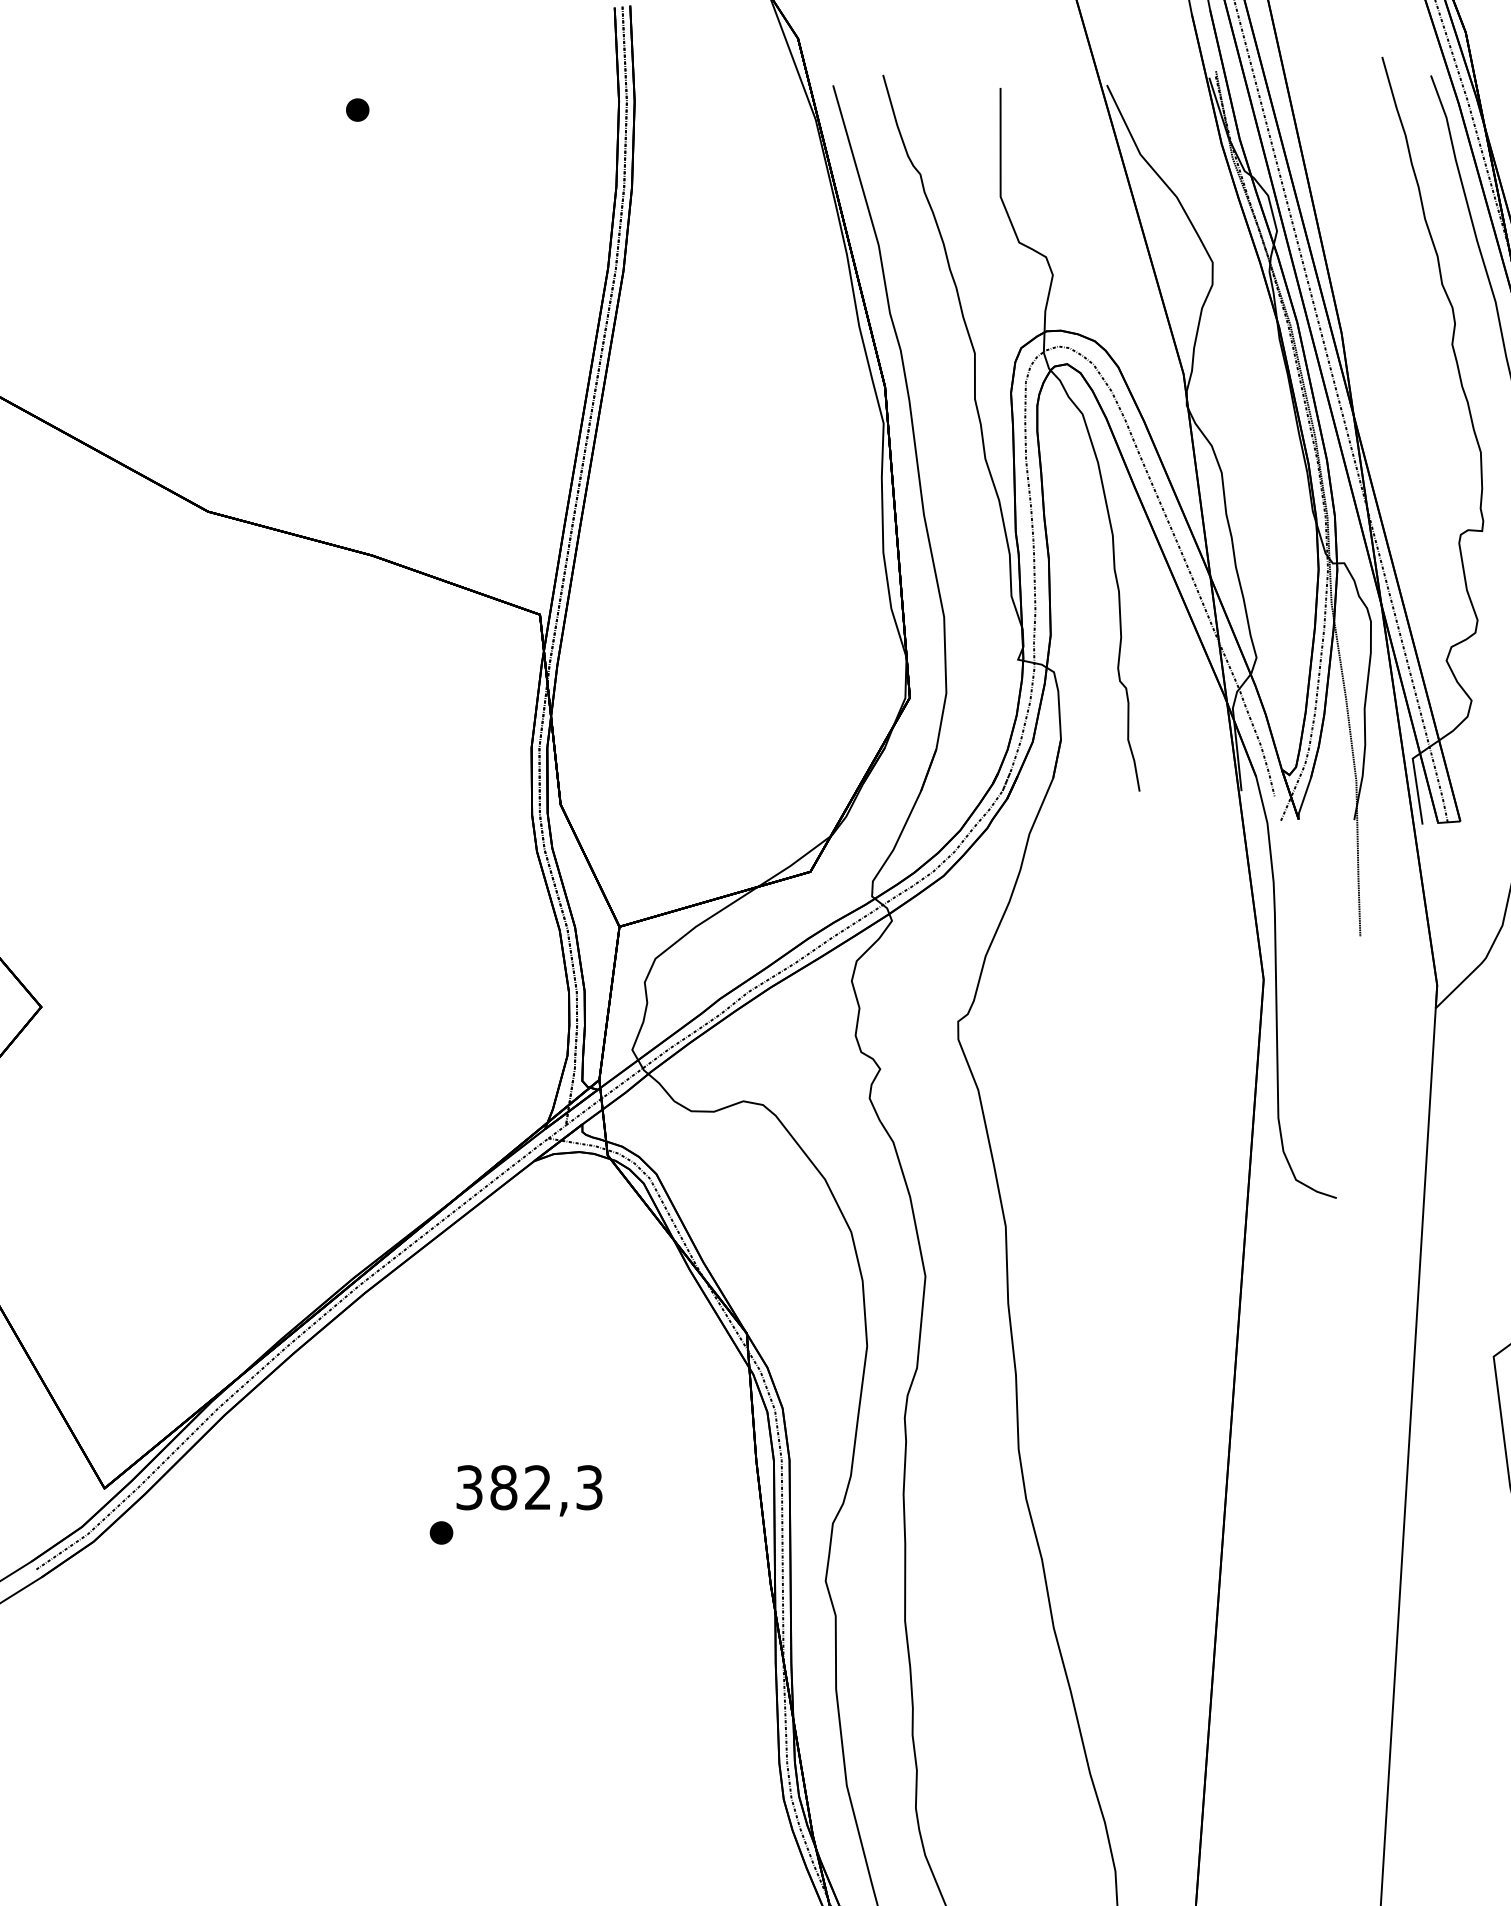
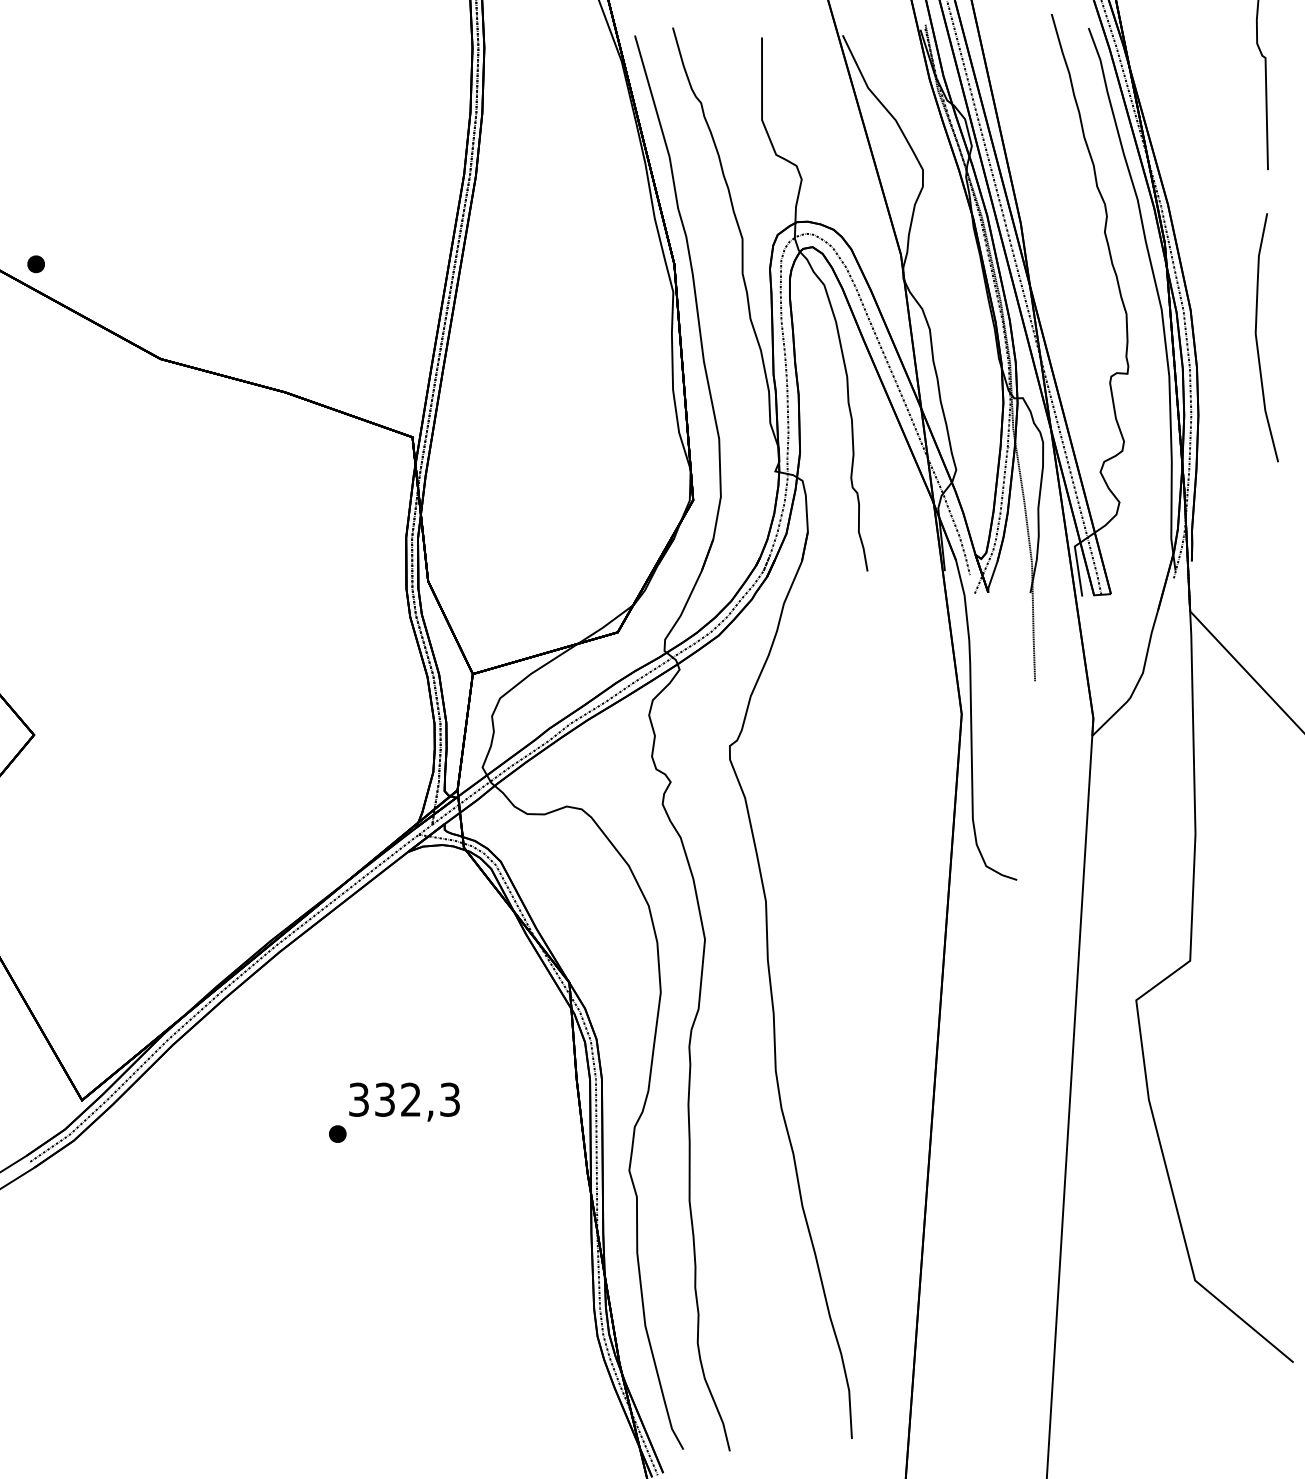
part: (356, 110) -> (35, 264), moved
text: (504, 1487) -> (385, 1099), 382,3 -> 332,3

